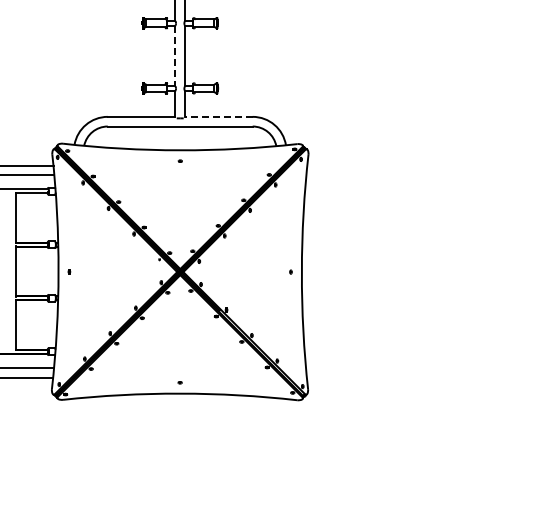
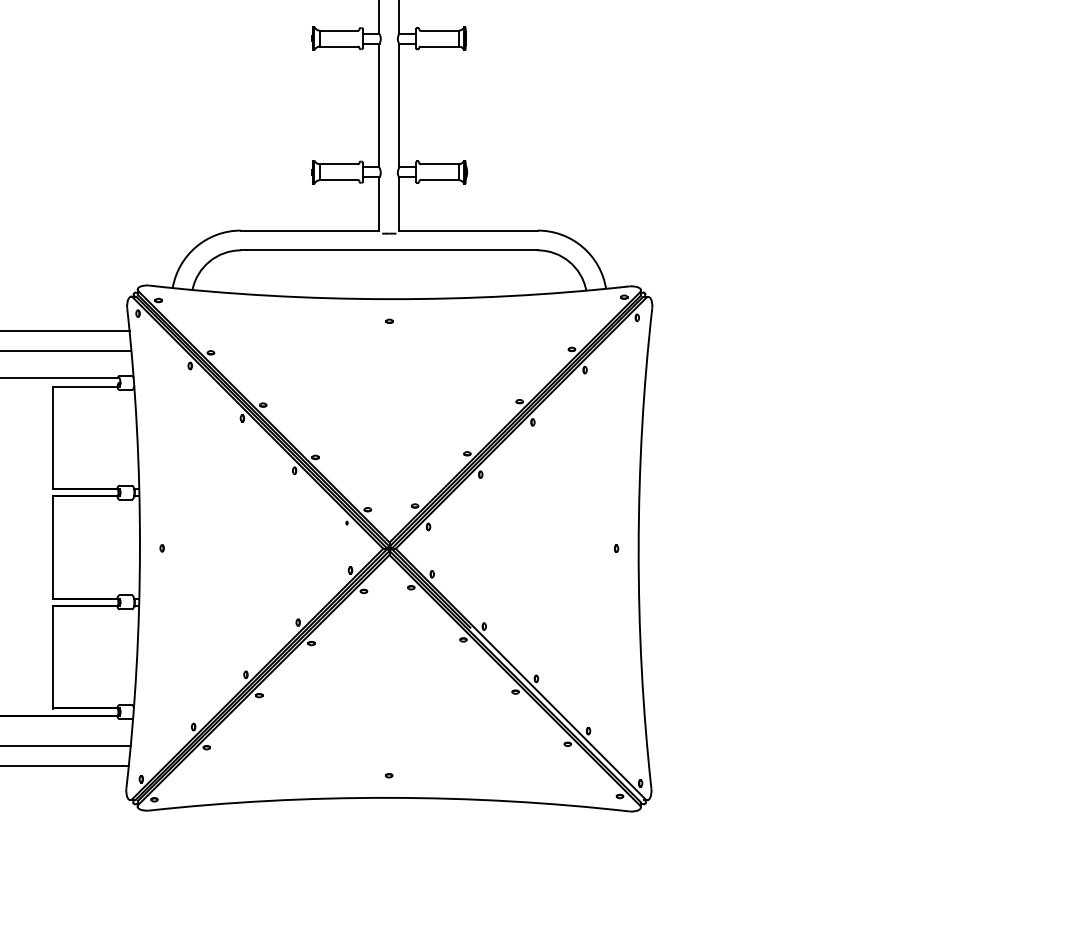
line: (175, 56) -> (379, 106), dashed -> solid
line: (218, 116) -> (467, 229), dashed -> solid

